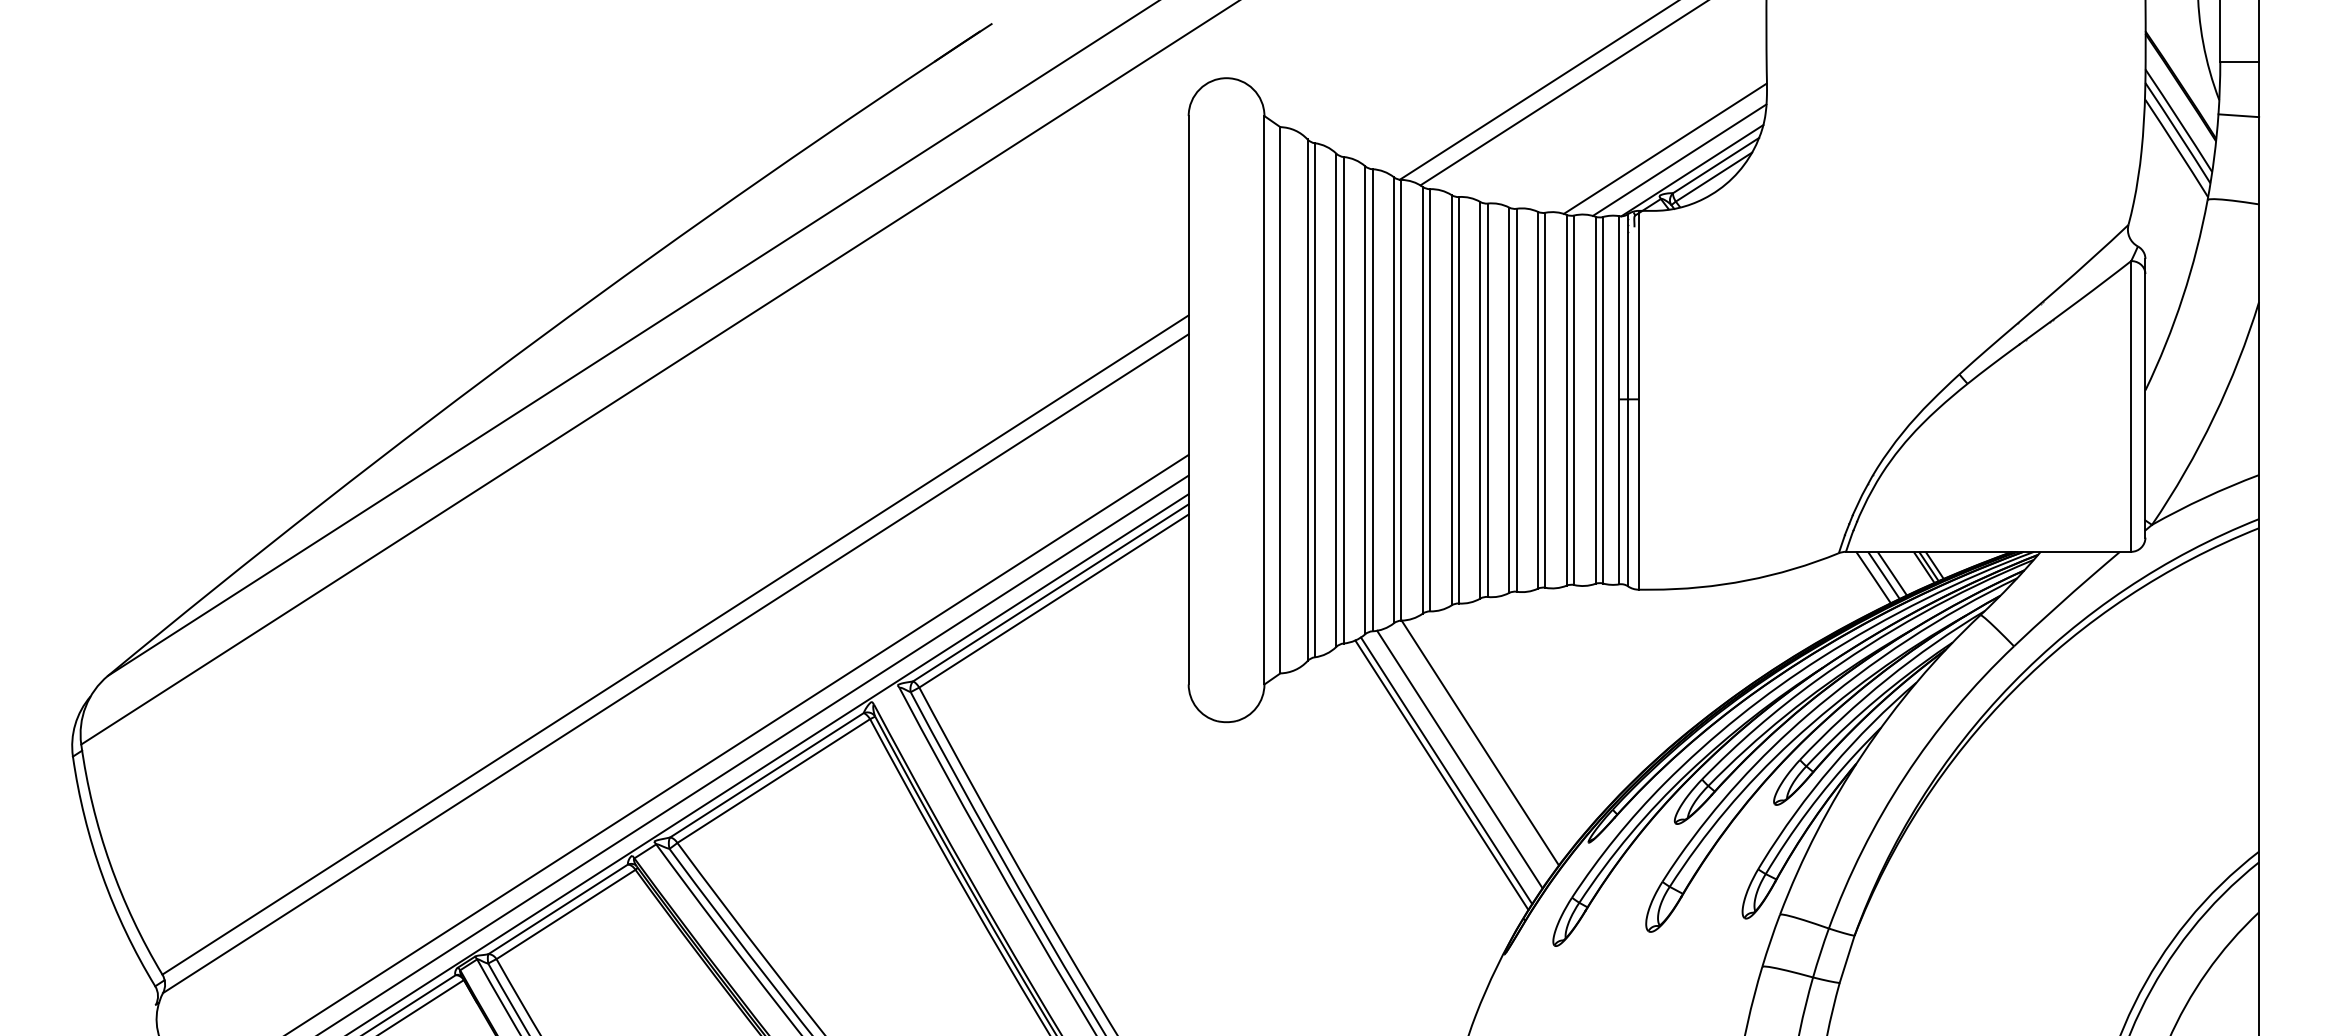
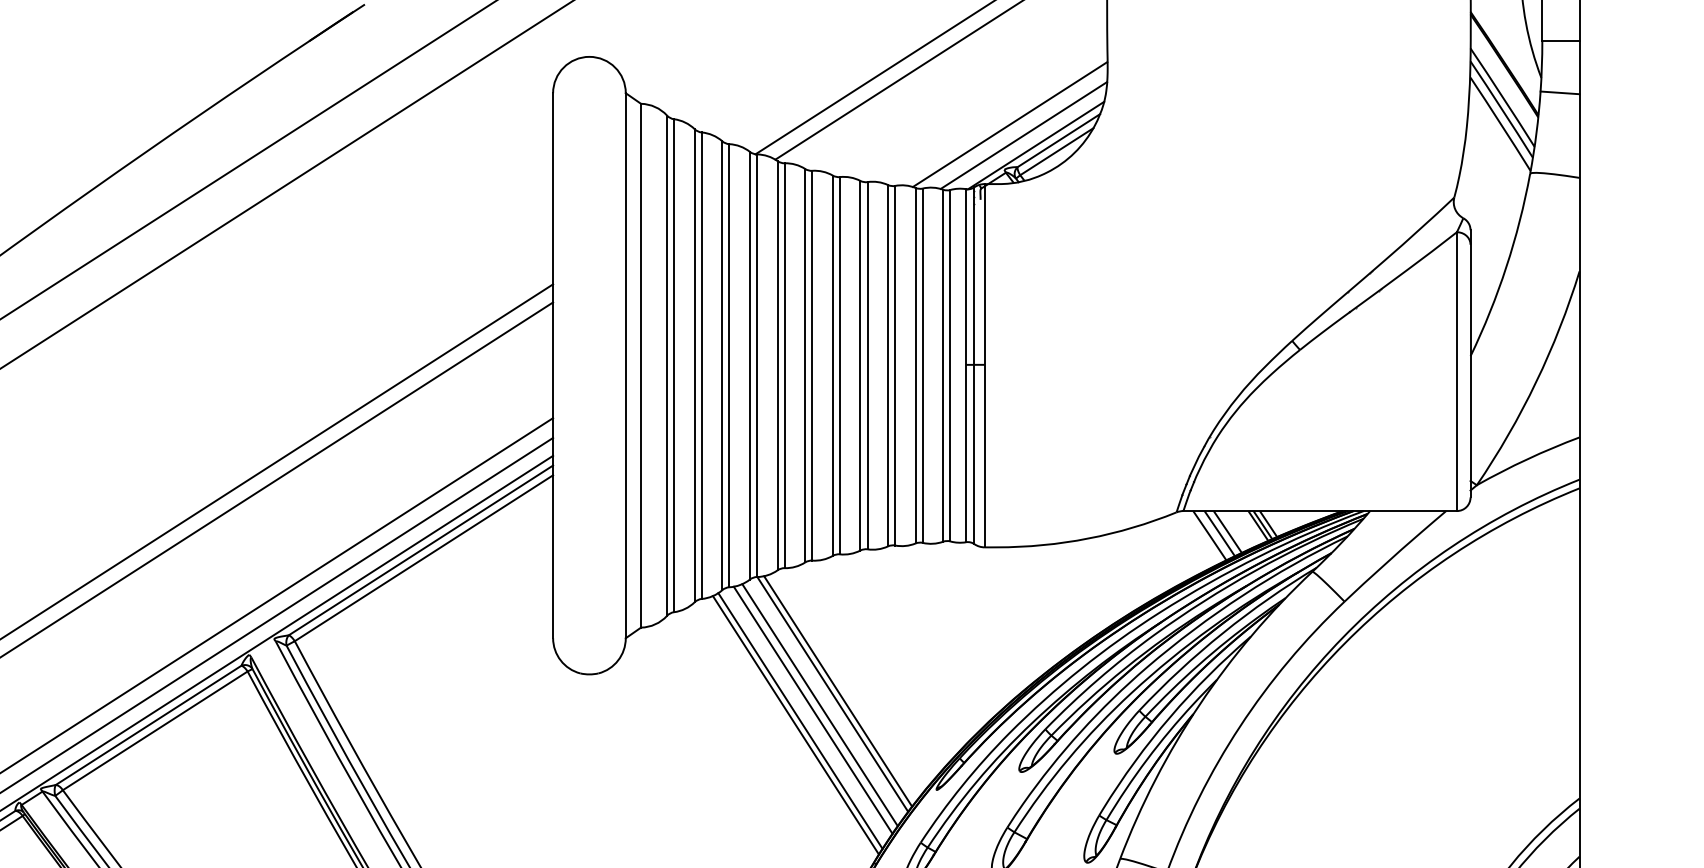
line: (1485, 739) -> (837, 691), added
line: (1467, 754) -> (820, 705), added

